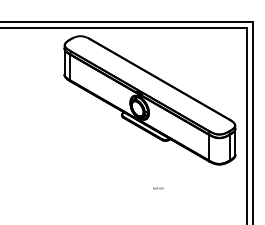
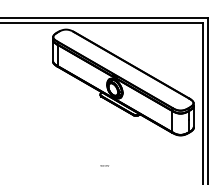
text: (158, 188) -> (104, 165), moved

